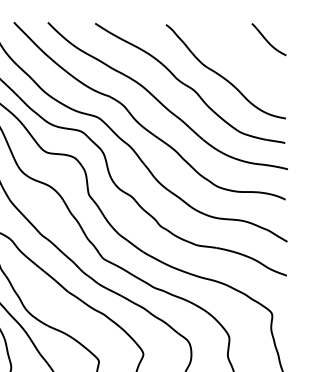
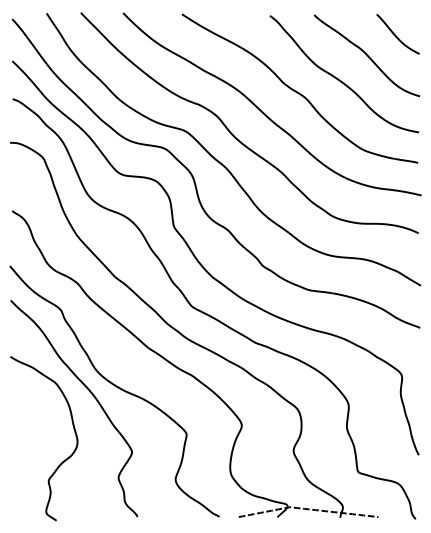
curve: (243, 56) -> (366, 55), added

